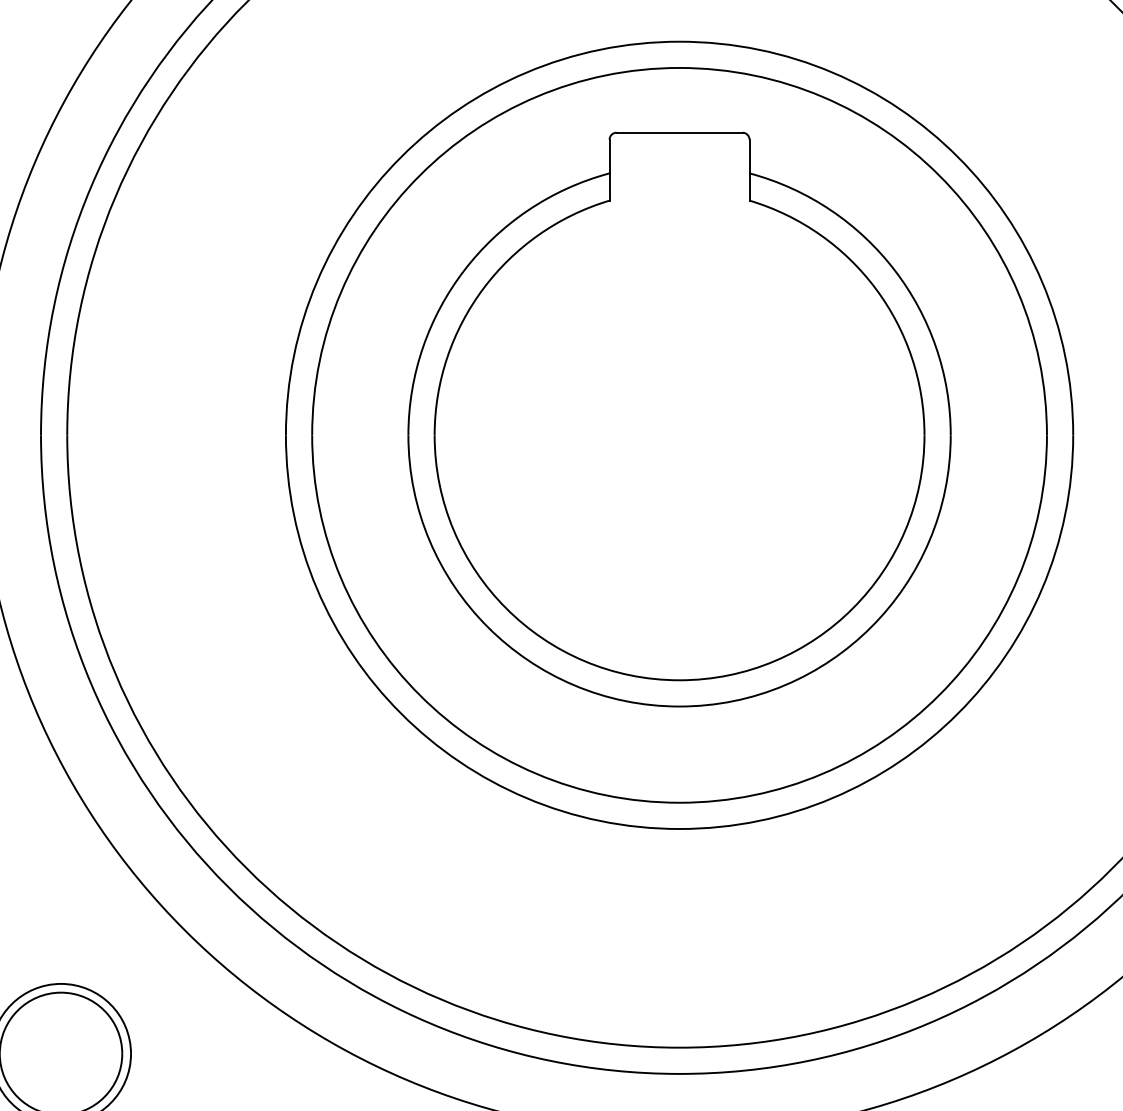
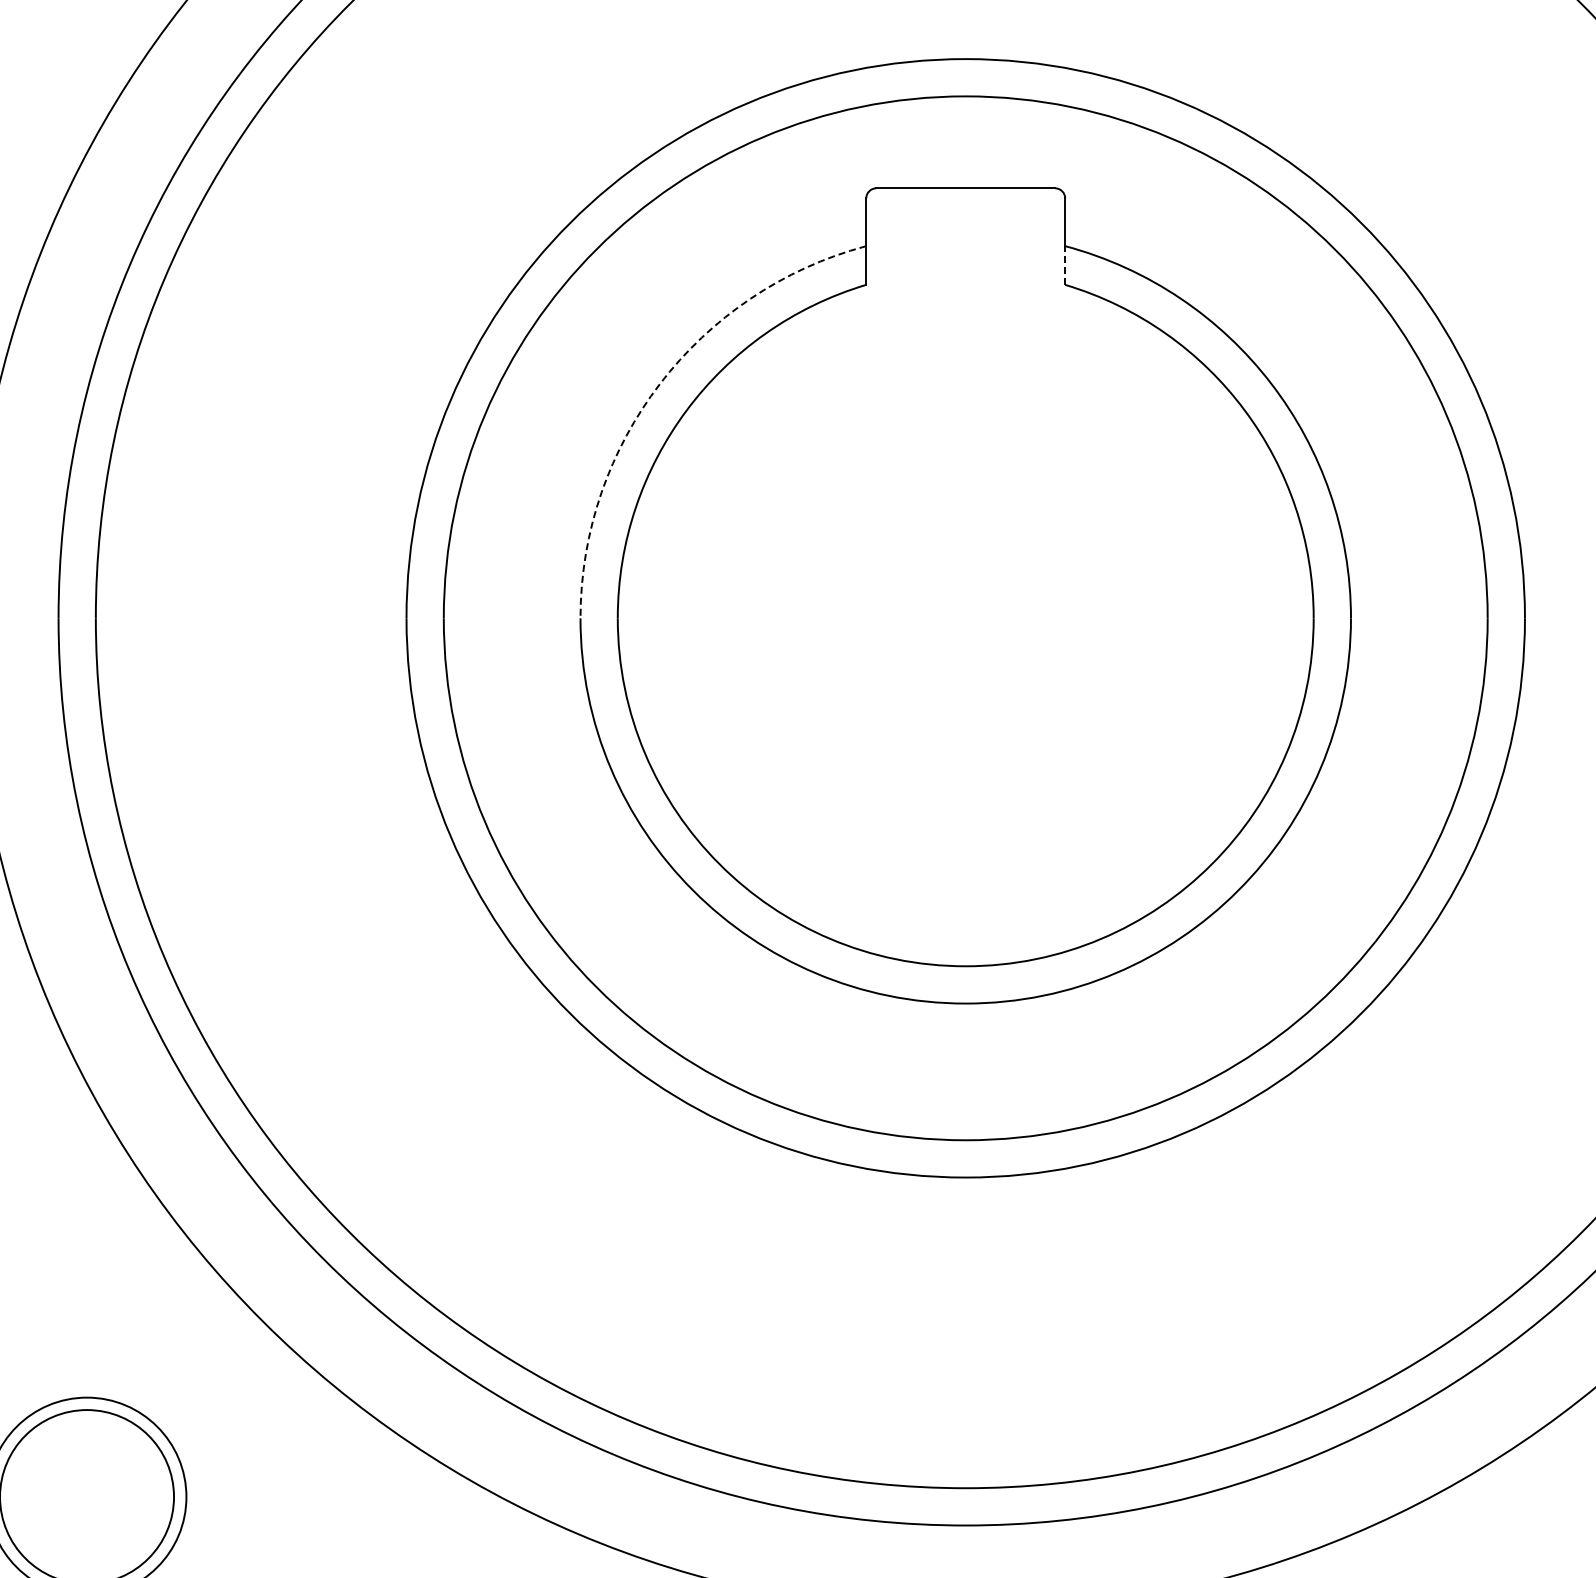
line: (749, 187) -> (1065, 265), solid -> dashed
arc: (464, 270) -> (660, 383), solid -> dashed

